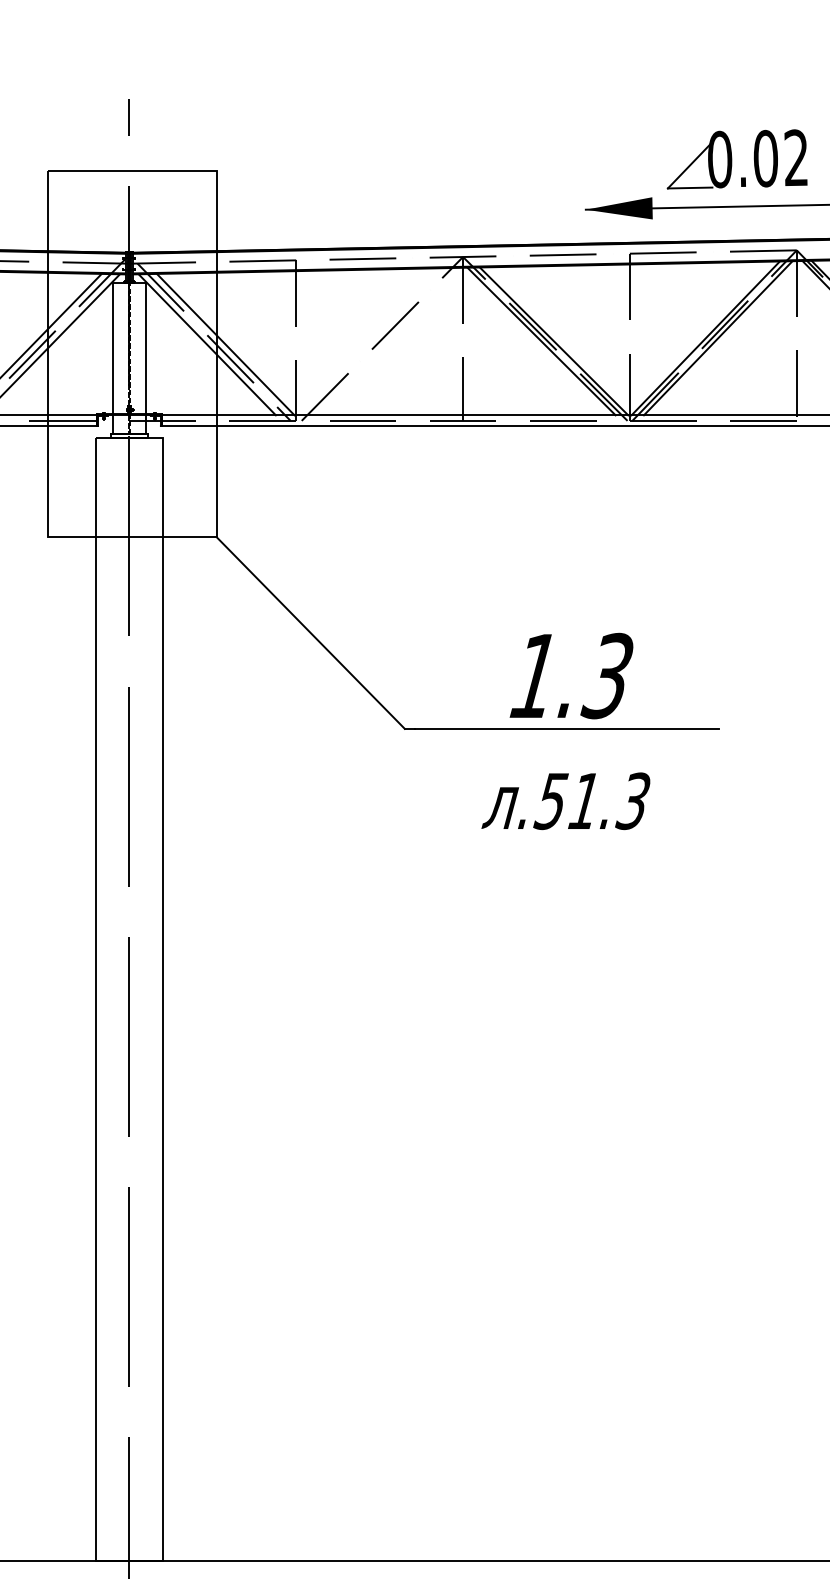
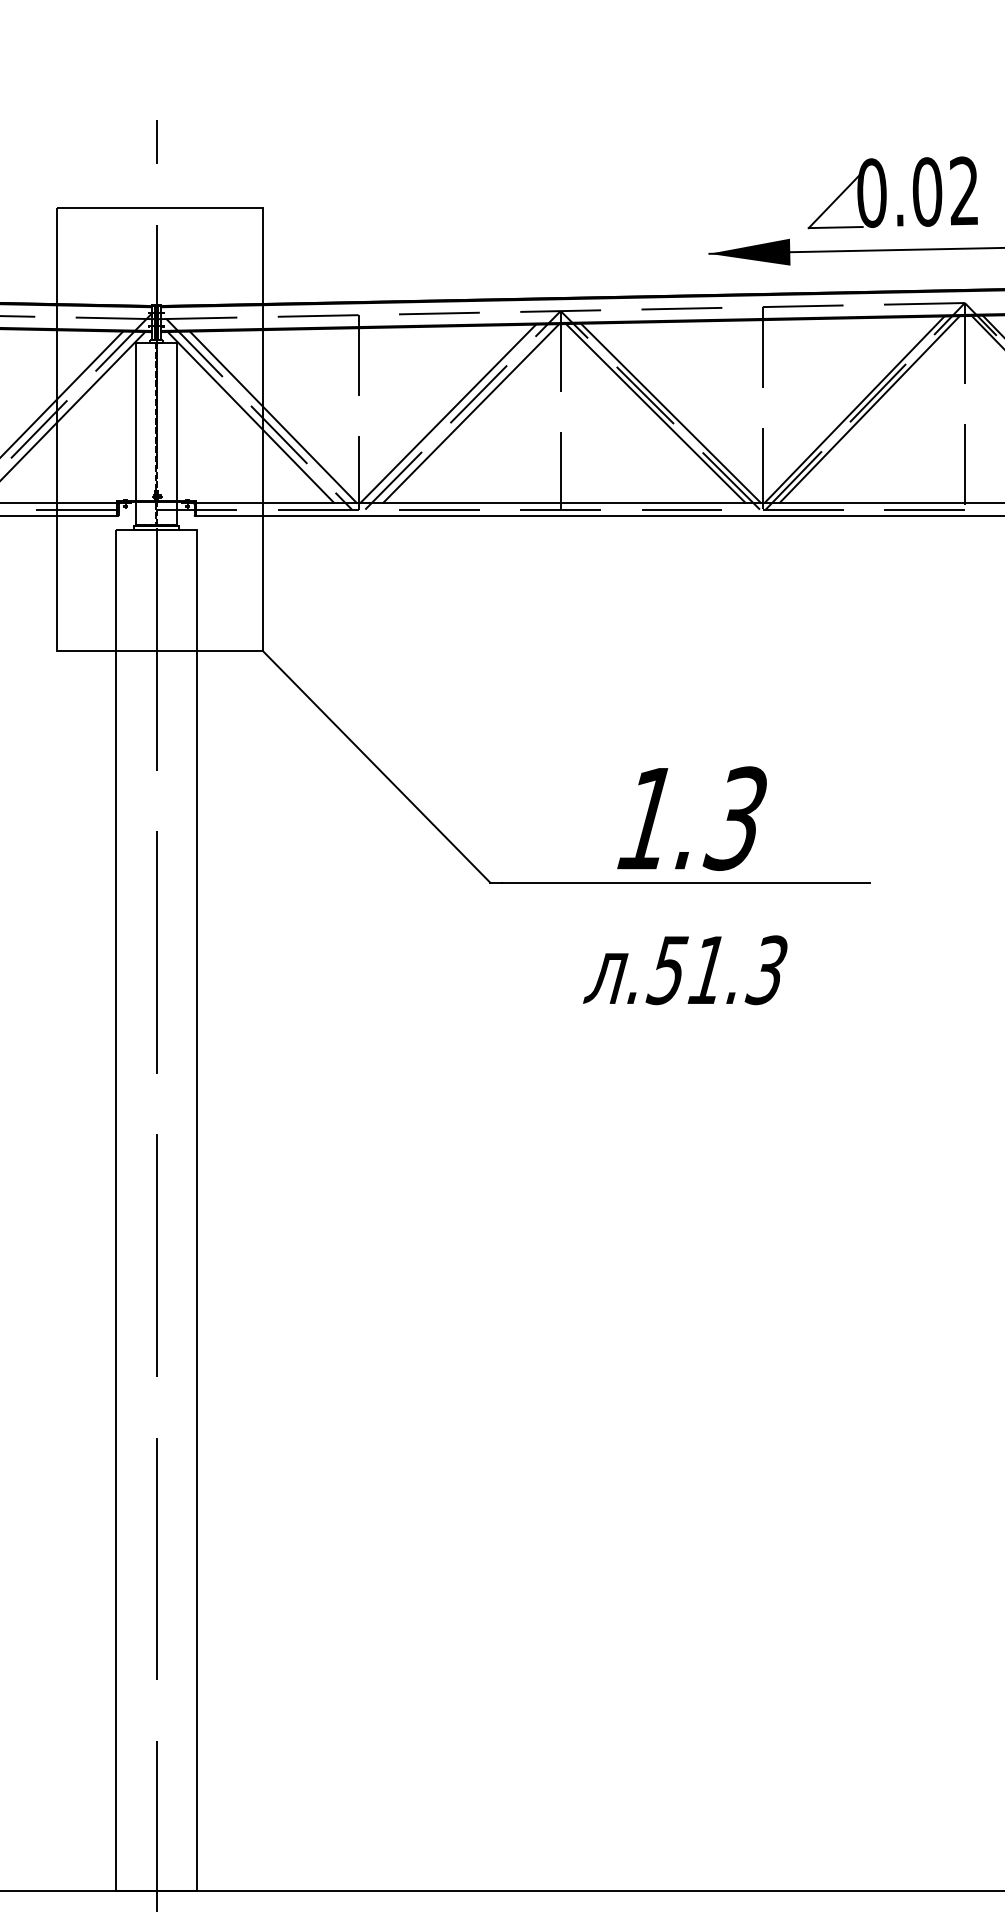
line: (370, 341) -> (448, 413), added
line: (389, 341) -> (471, 413), added

